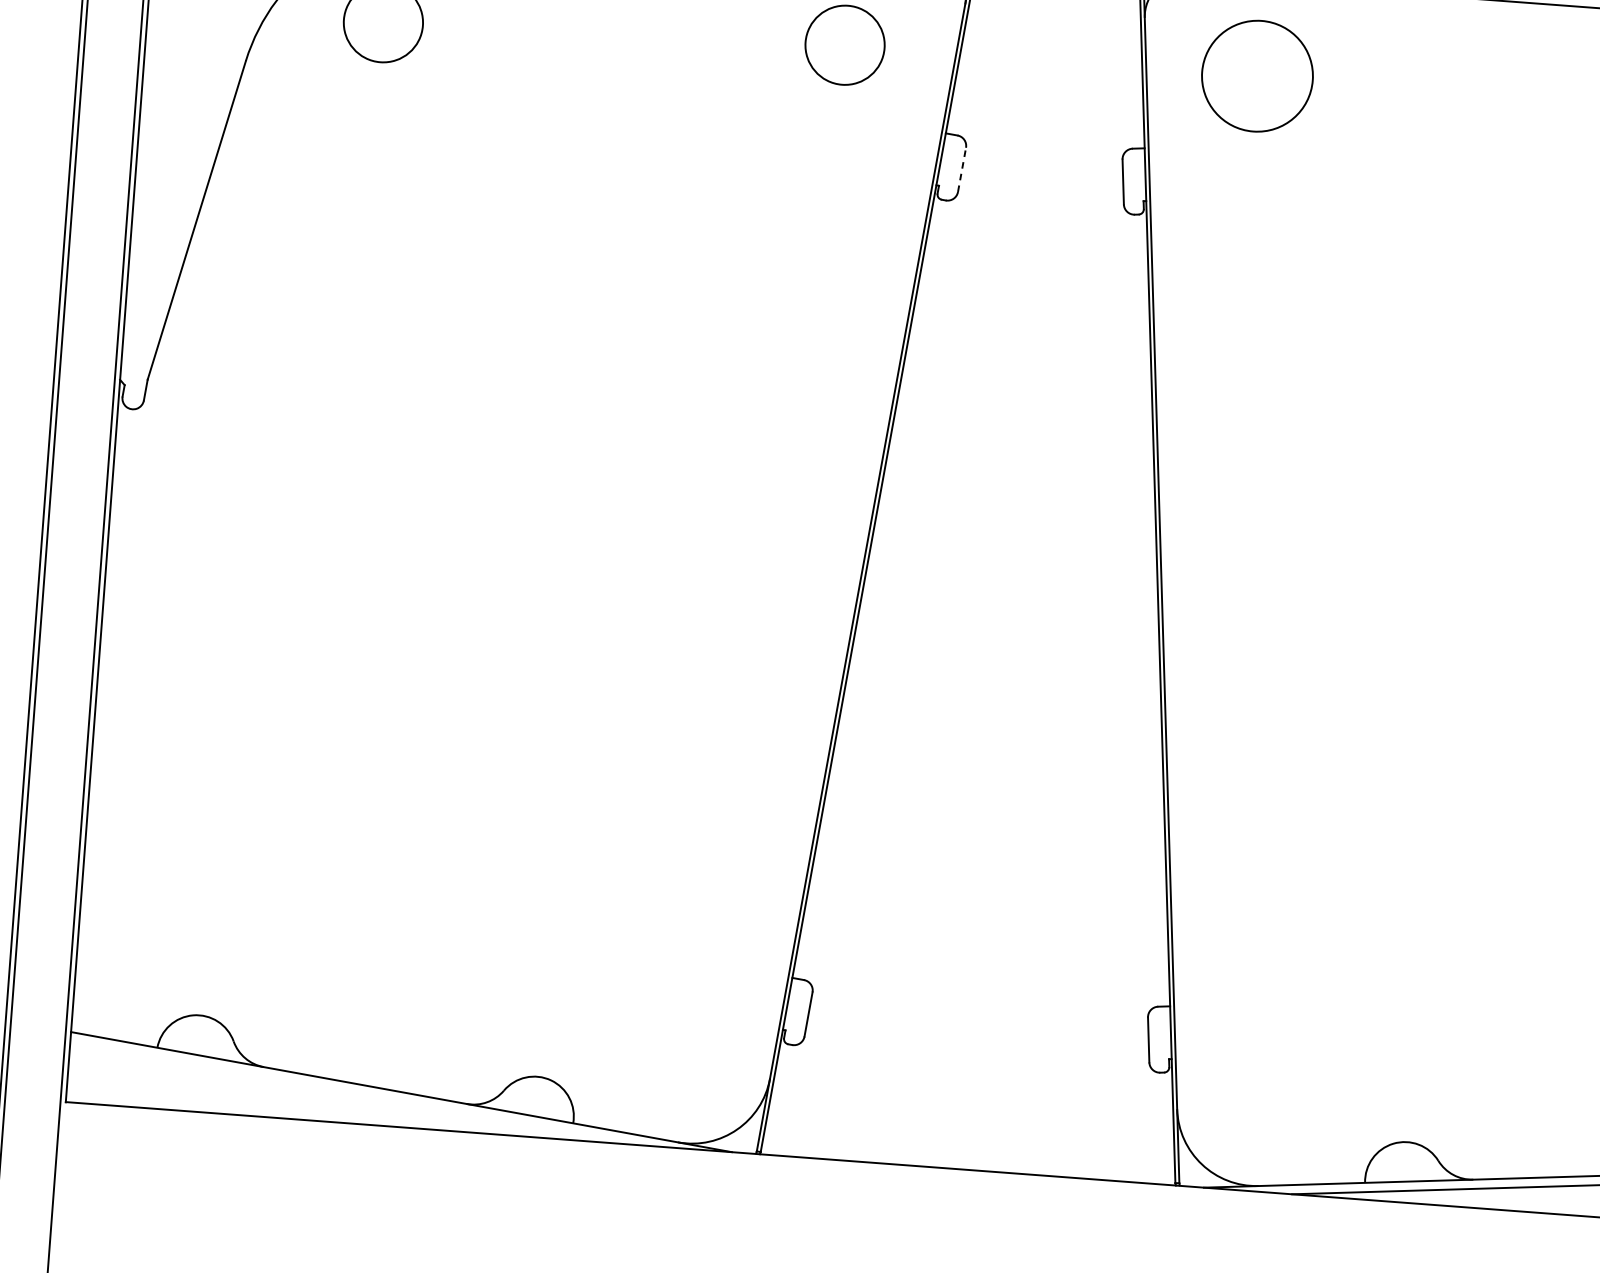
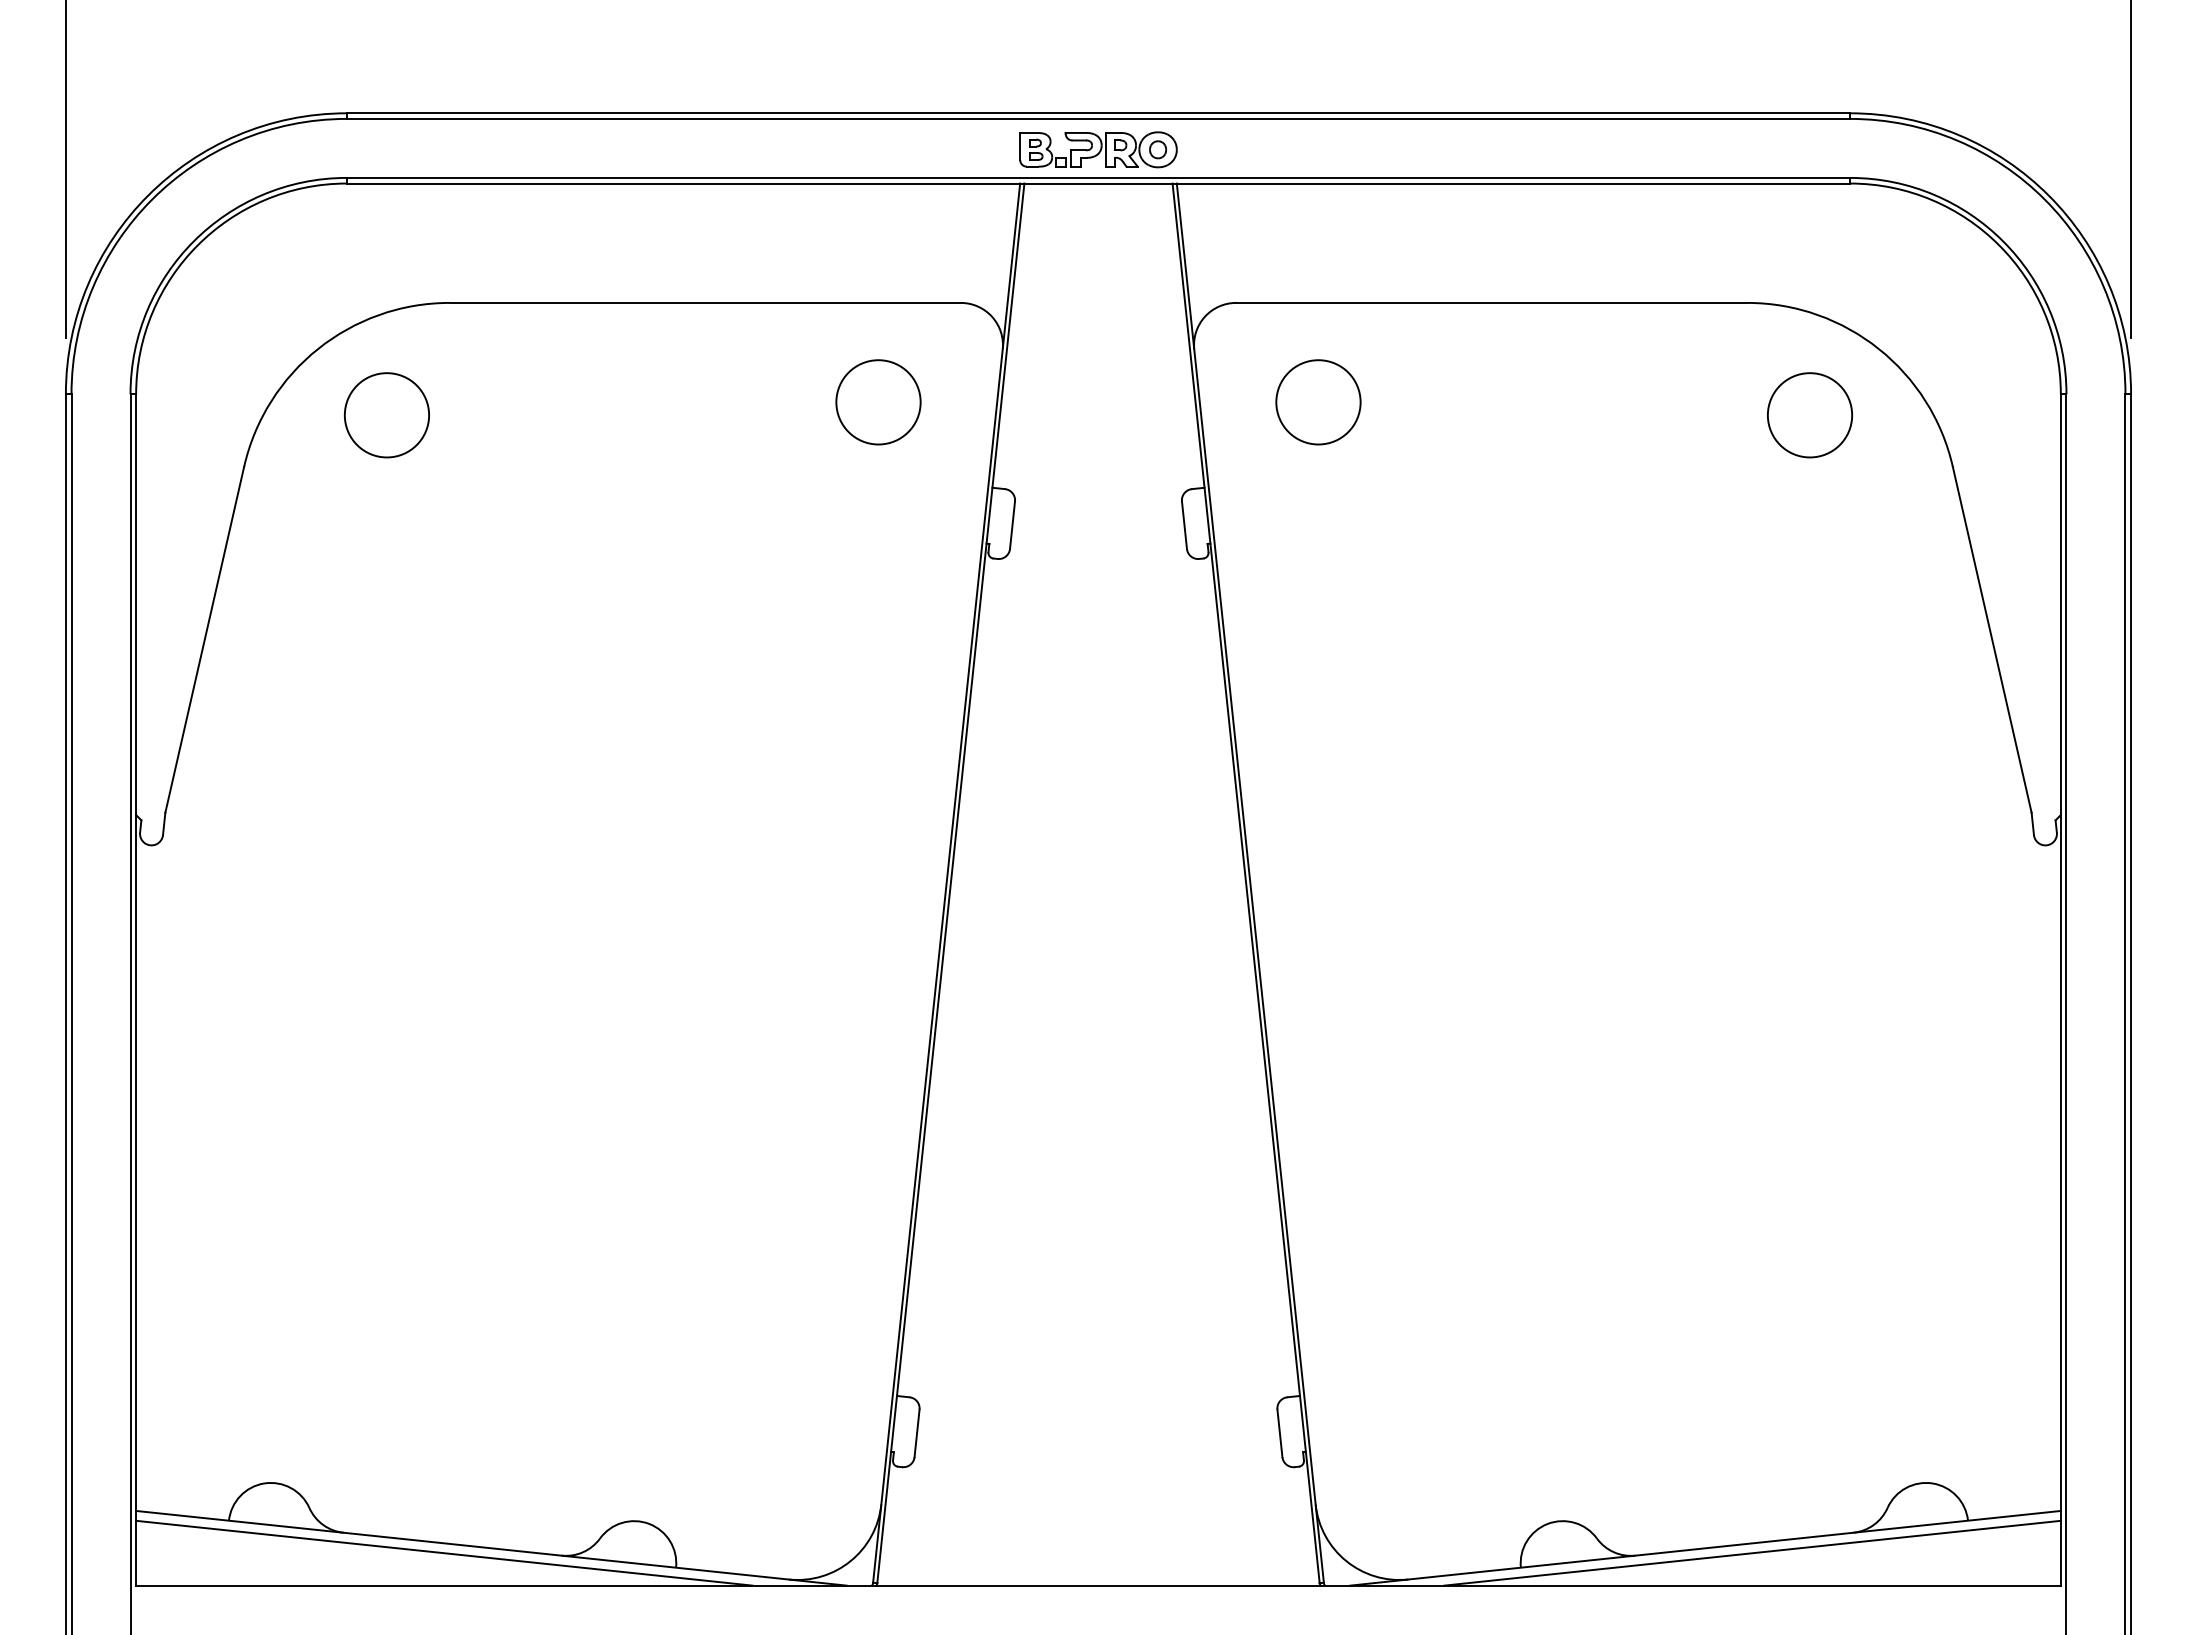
circle: (1257, 76) -> (1318, 402), size x0.71
line: (962, 170) -> (1012, 525), dashed -> solid
line: (357, 1092) -> (444, 1552), added

